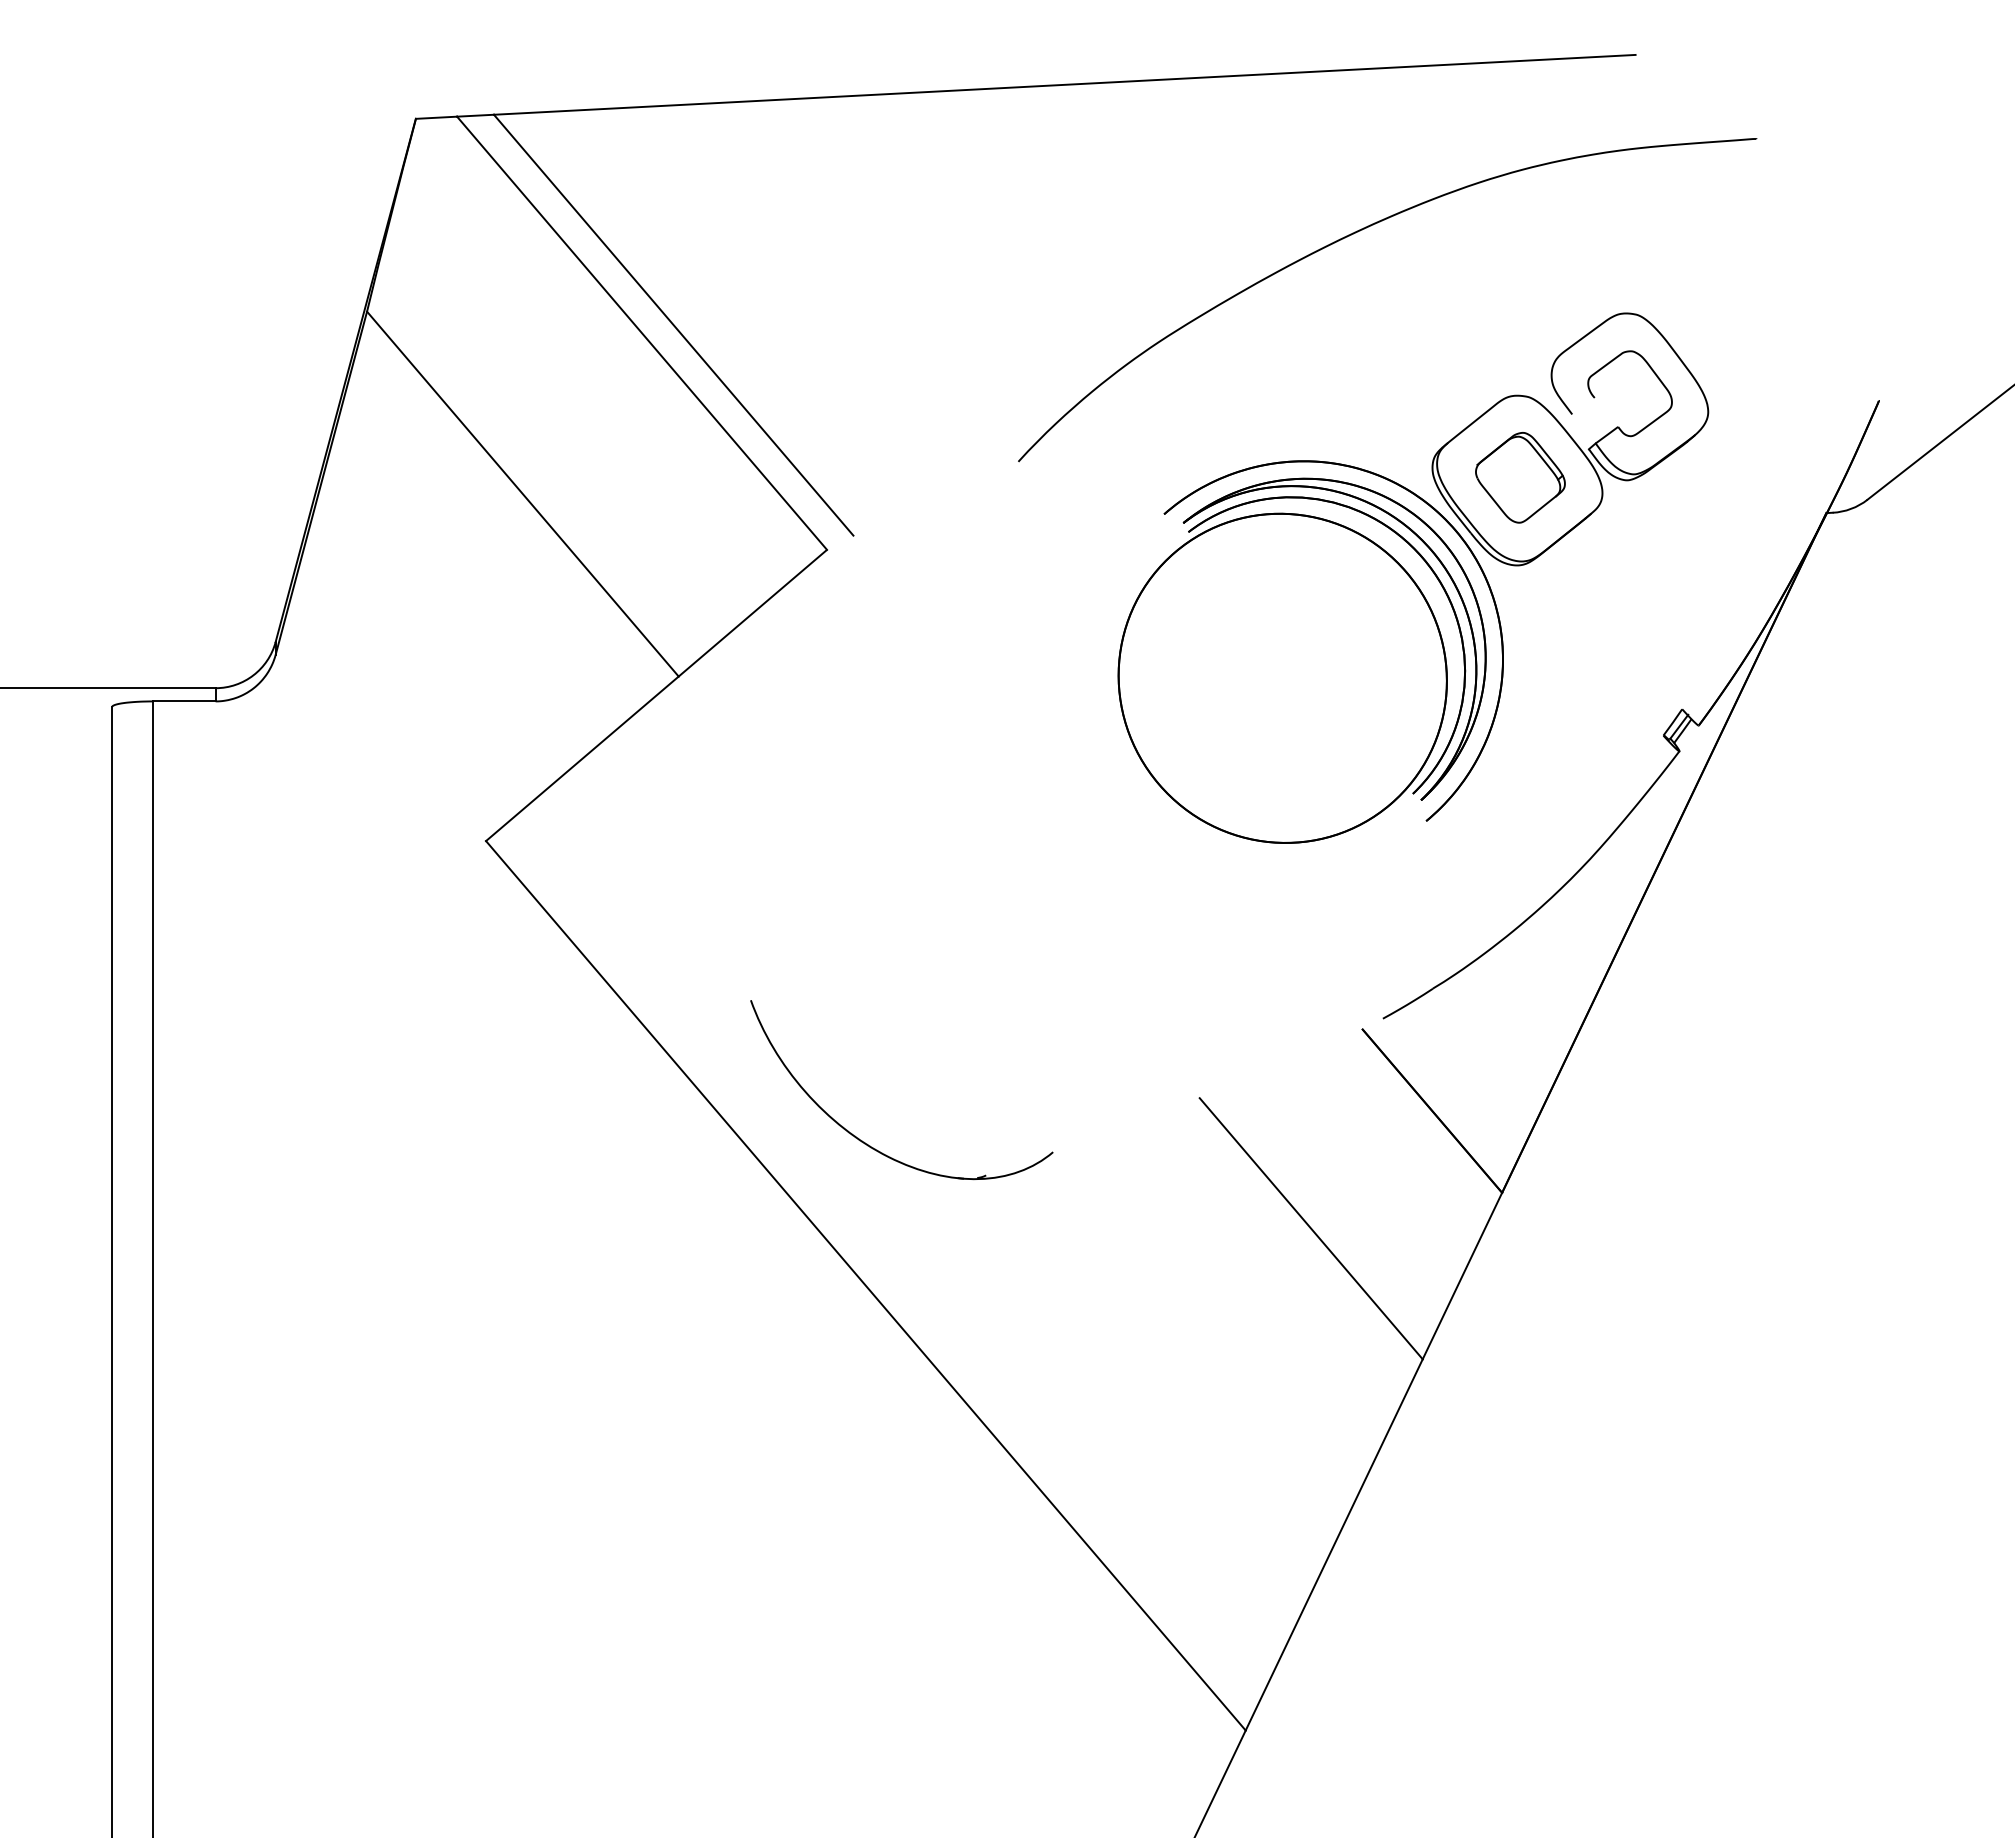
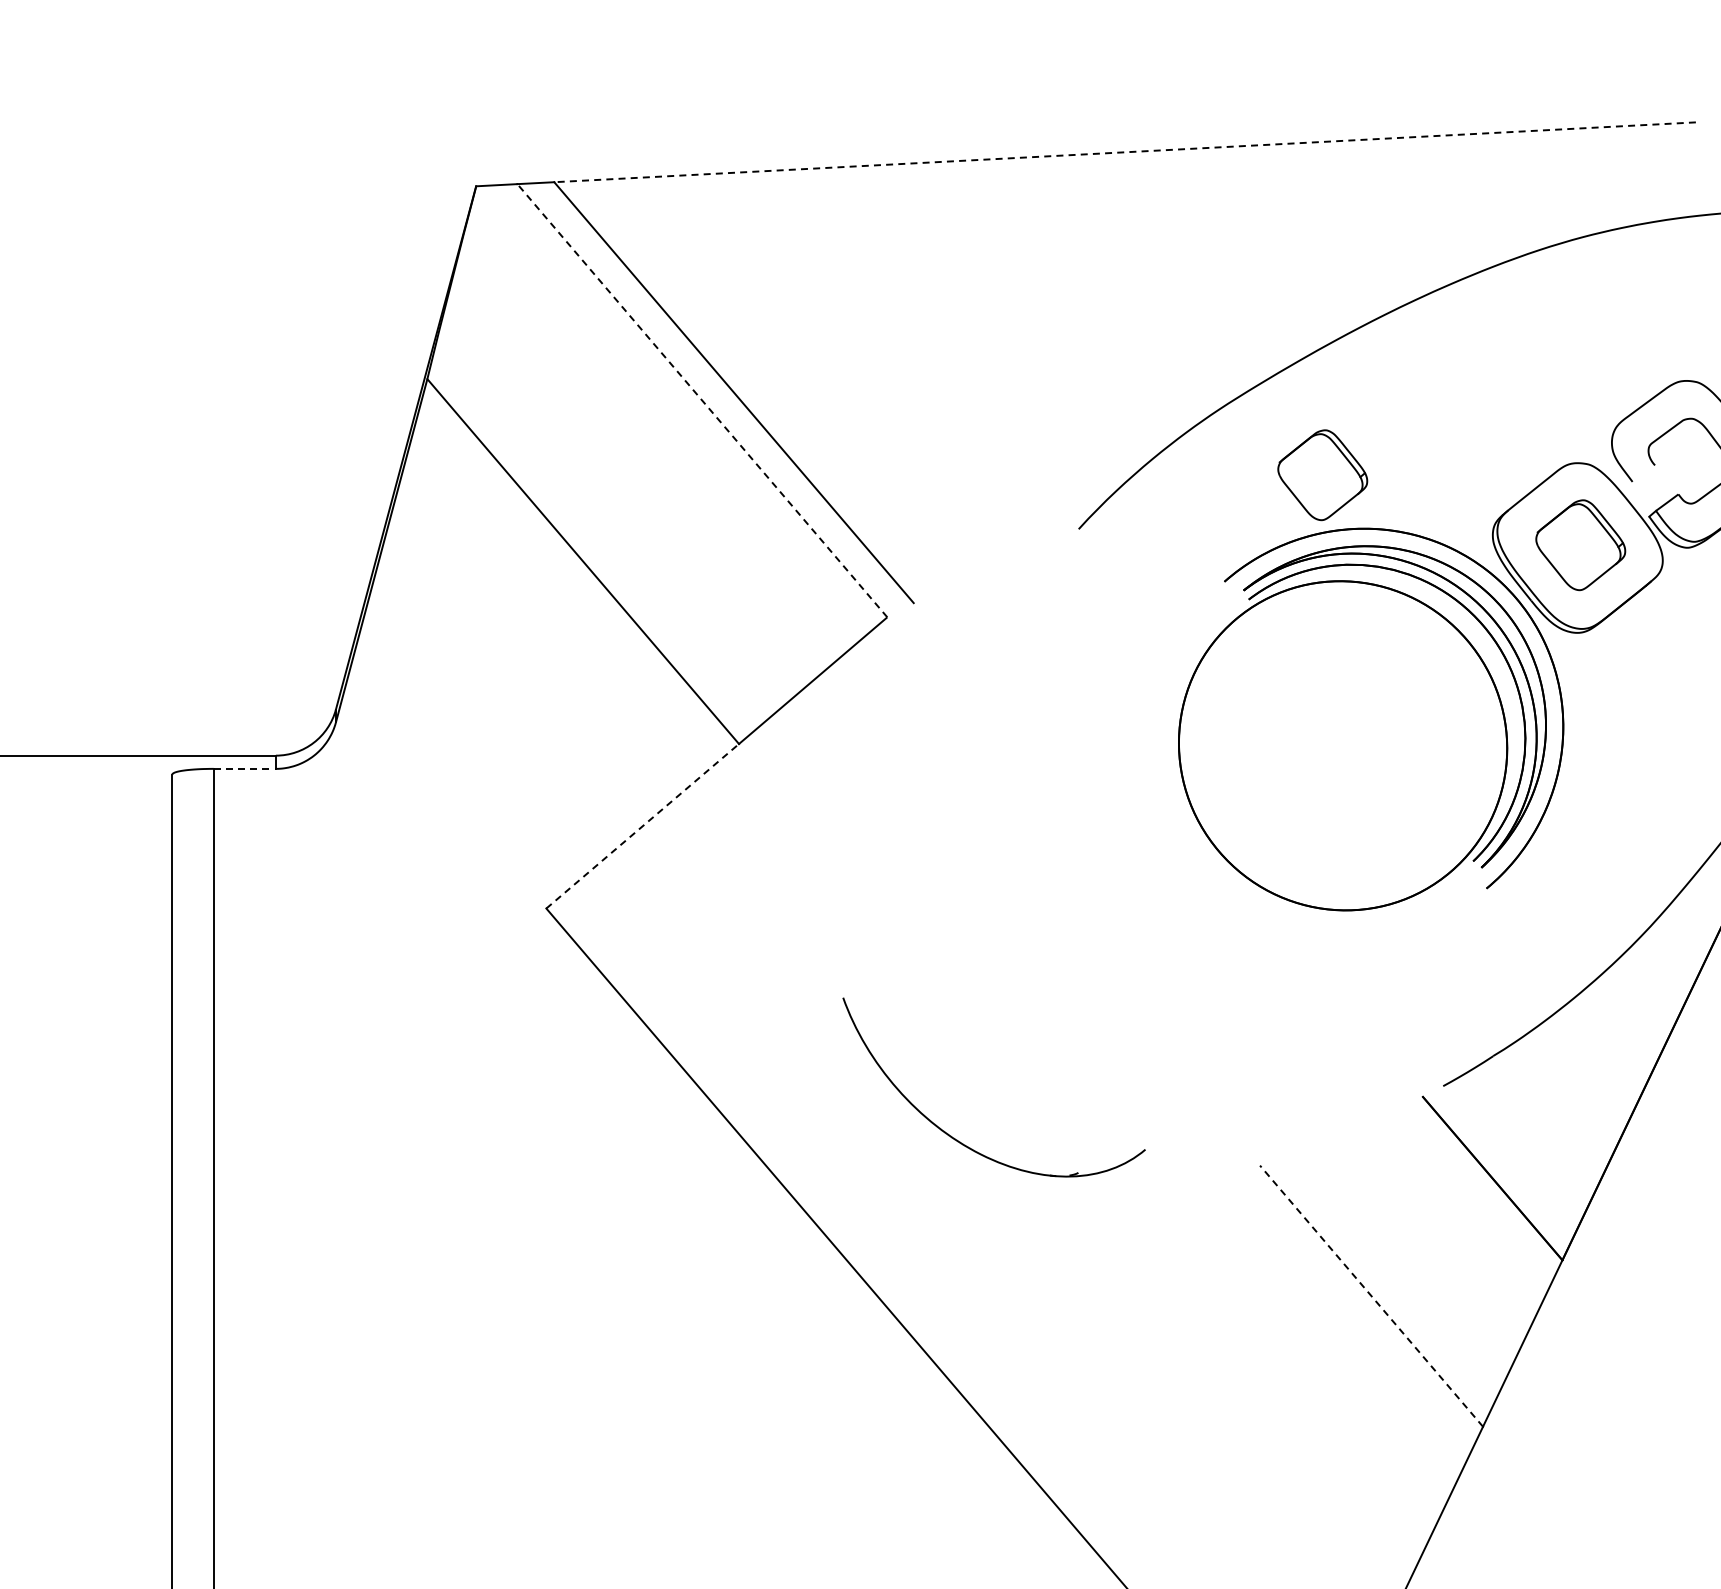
line: (1064, 84) -> (1124, 151), solid -> dashed
line: (642, 333) -> (702, 400), solid -> dashed
part: (1262, 407) -> (1322, 474), added
line: (185, 701) -> (245, 768), solid -> dashed
line: (582, 758) -> (642, 825), solid -> dashed
part: (867, 1143) -> (959, 1140), moved
line: (1311, 1228) -> (1371, 1295), solid -> dashed

